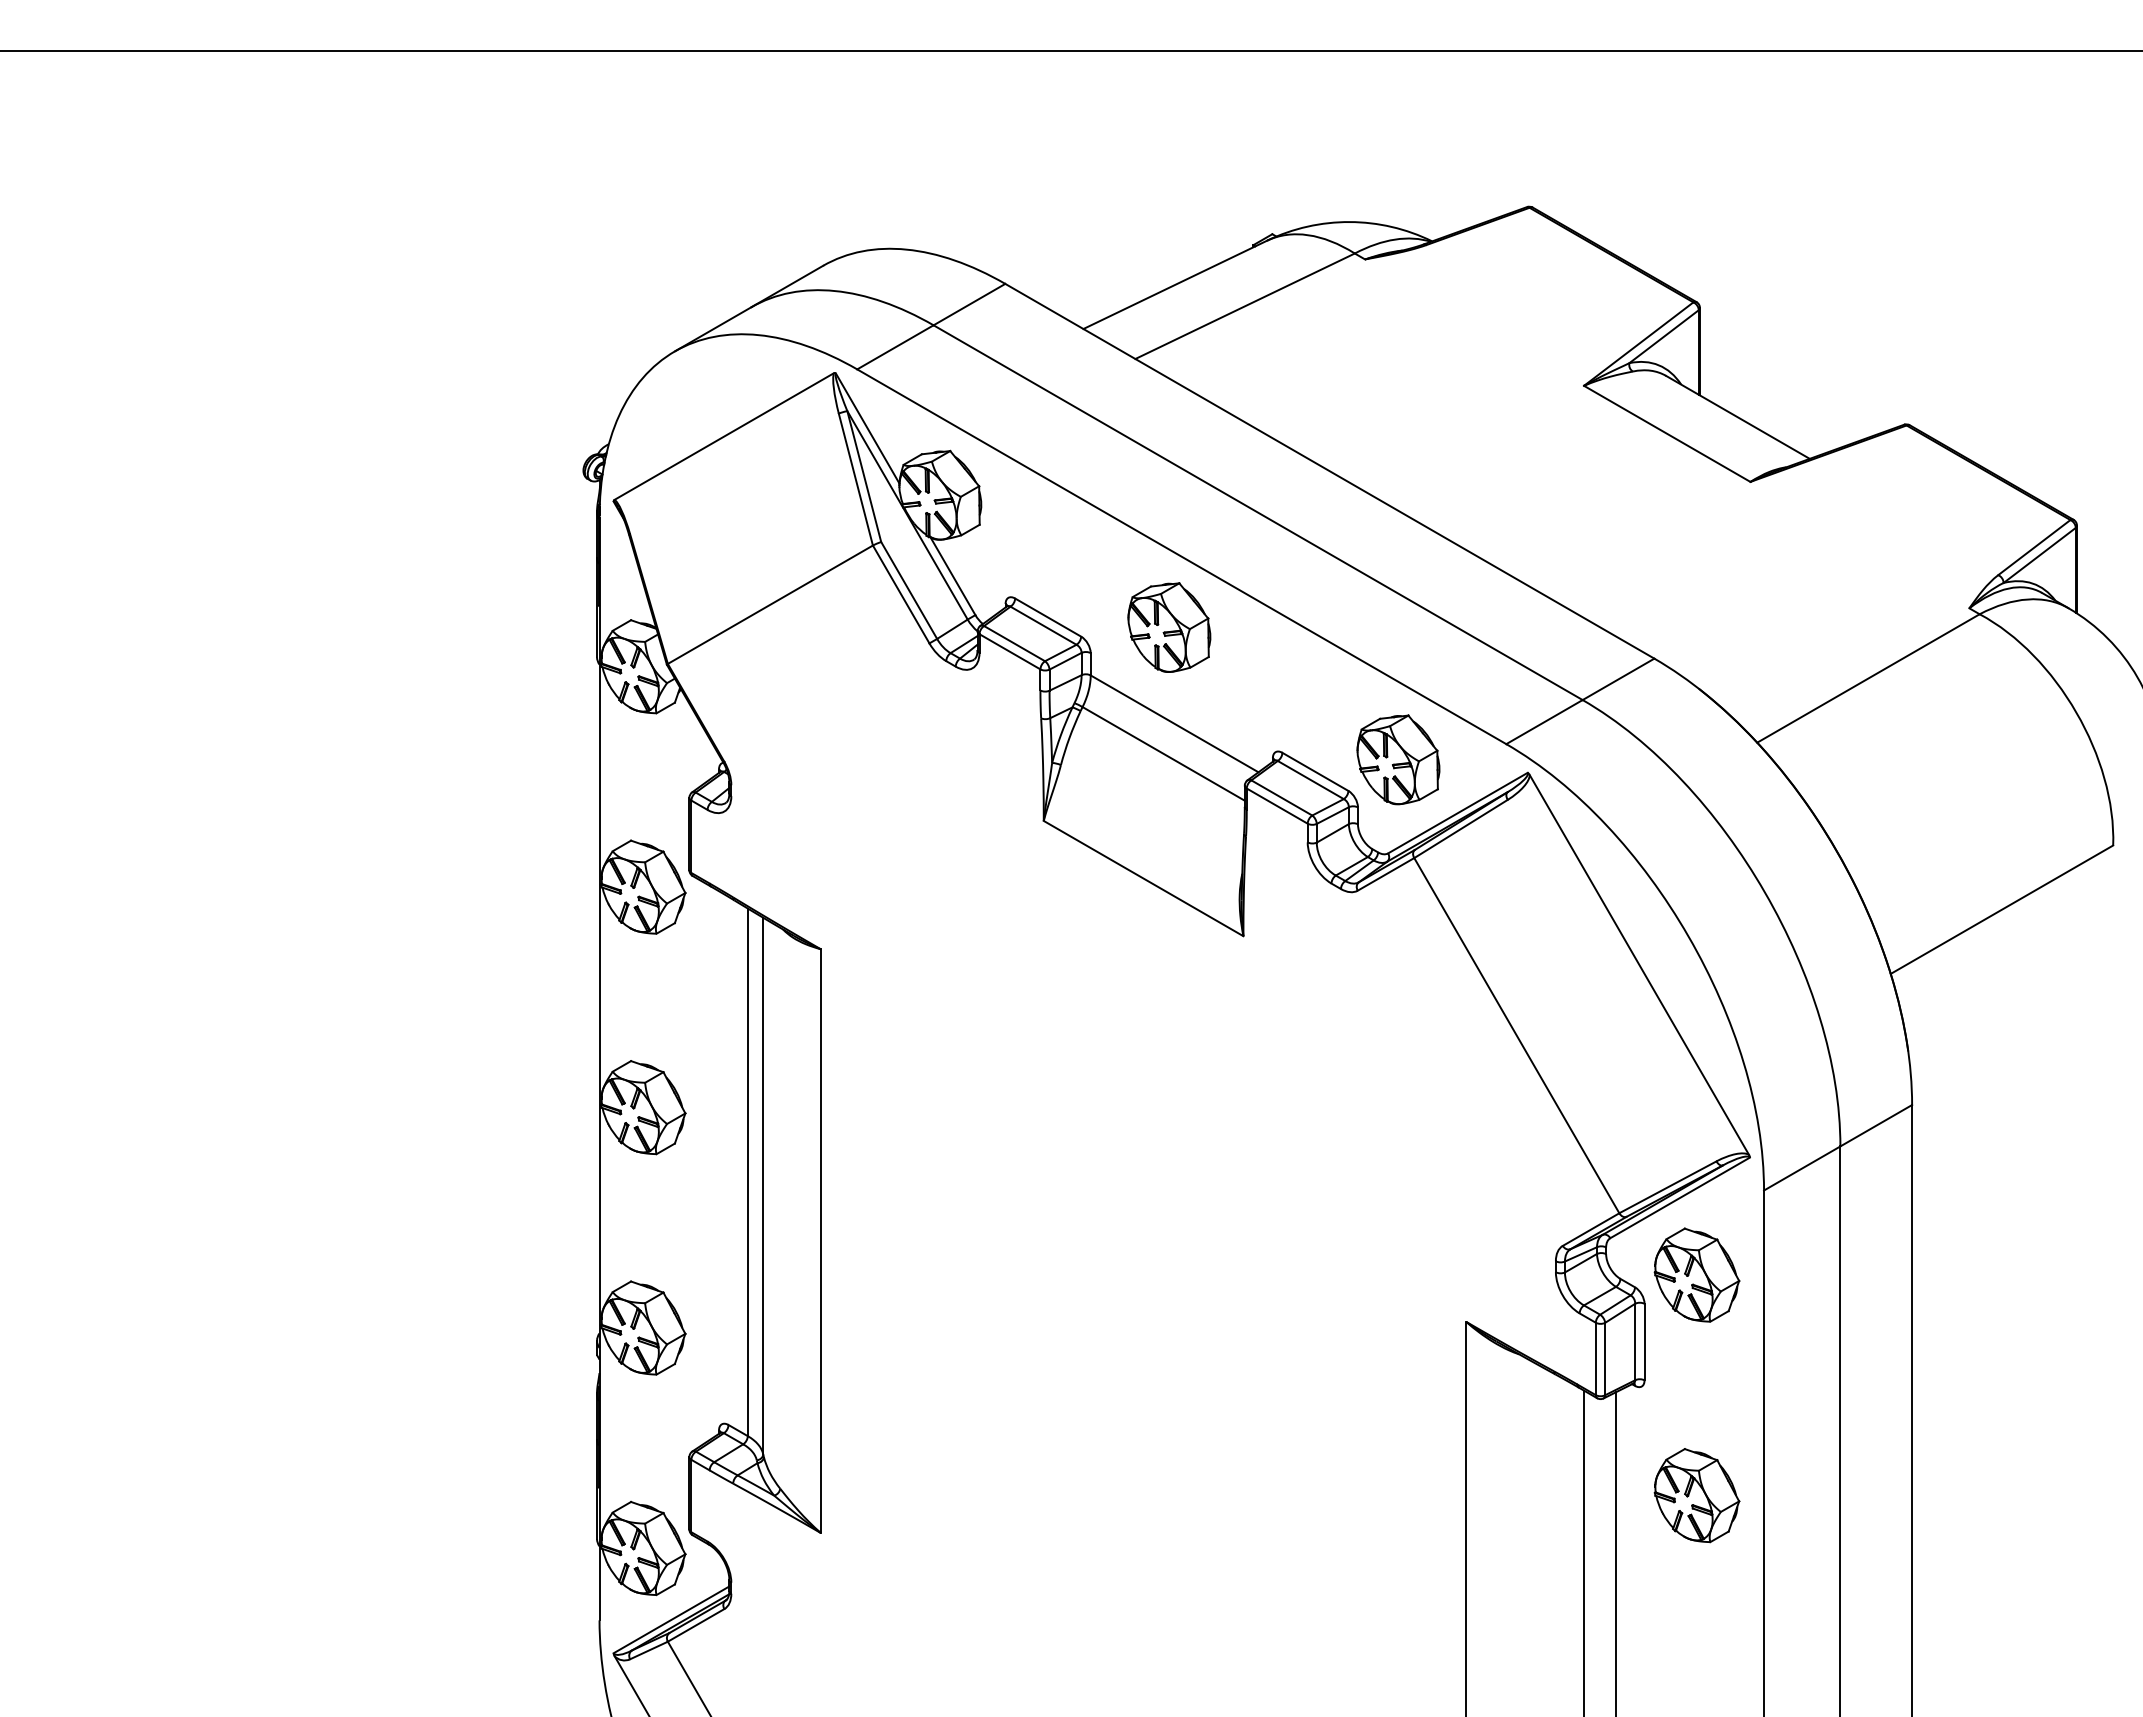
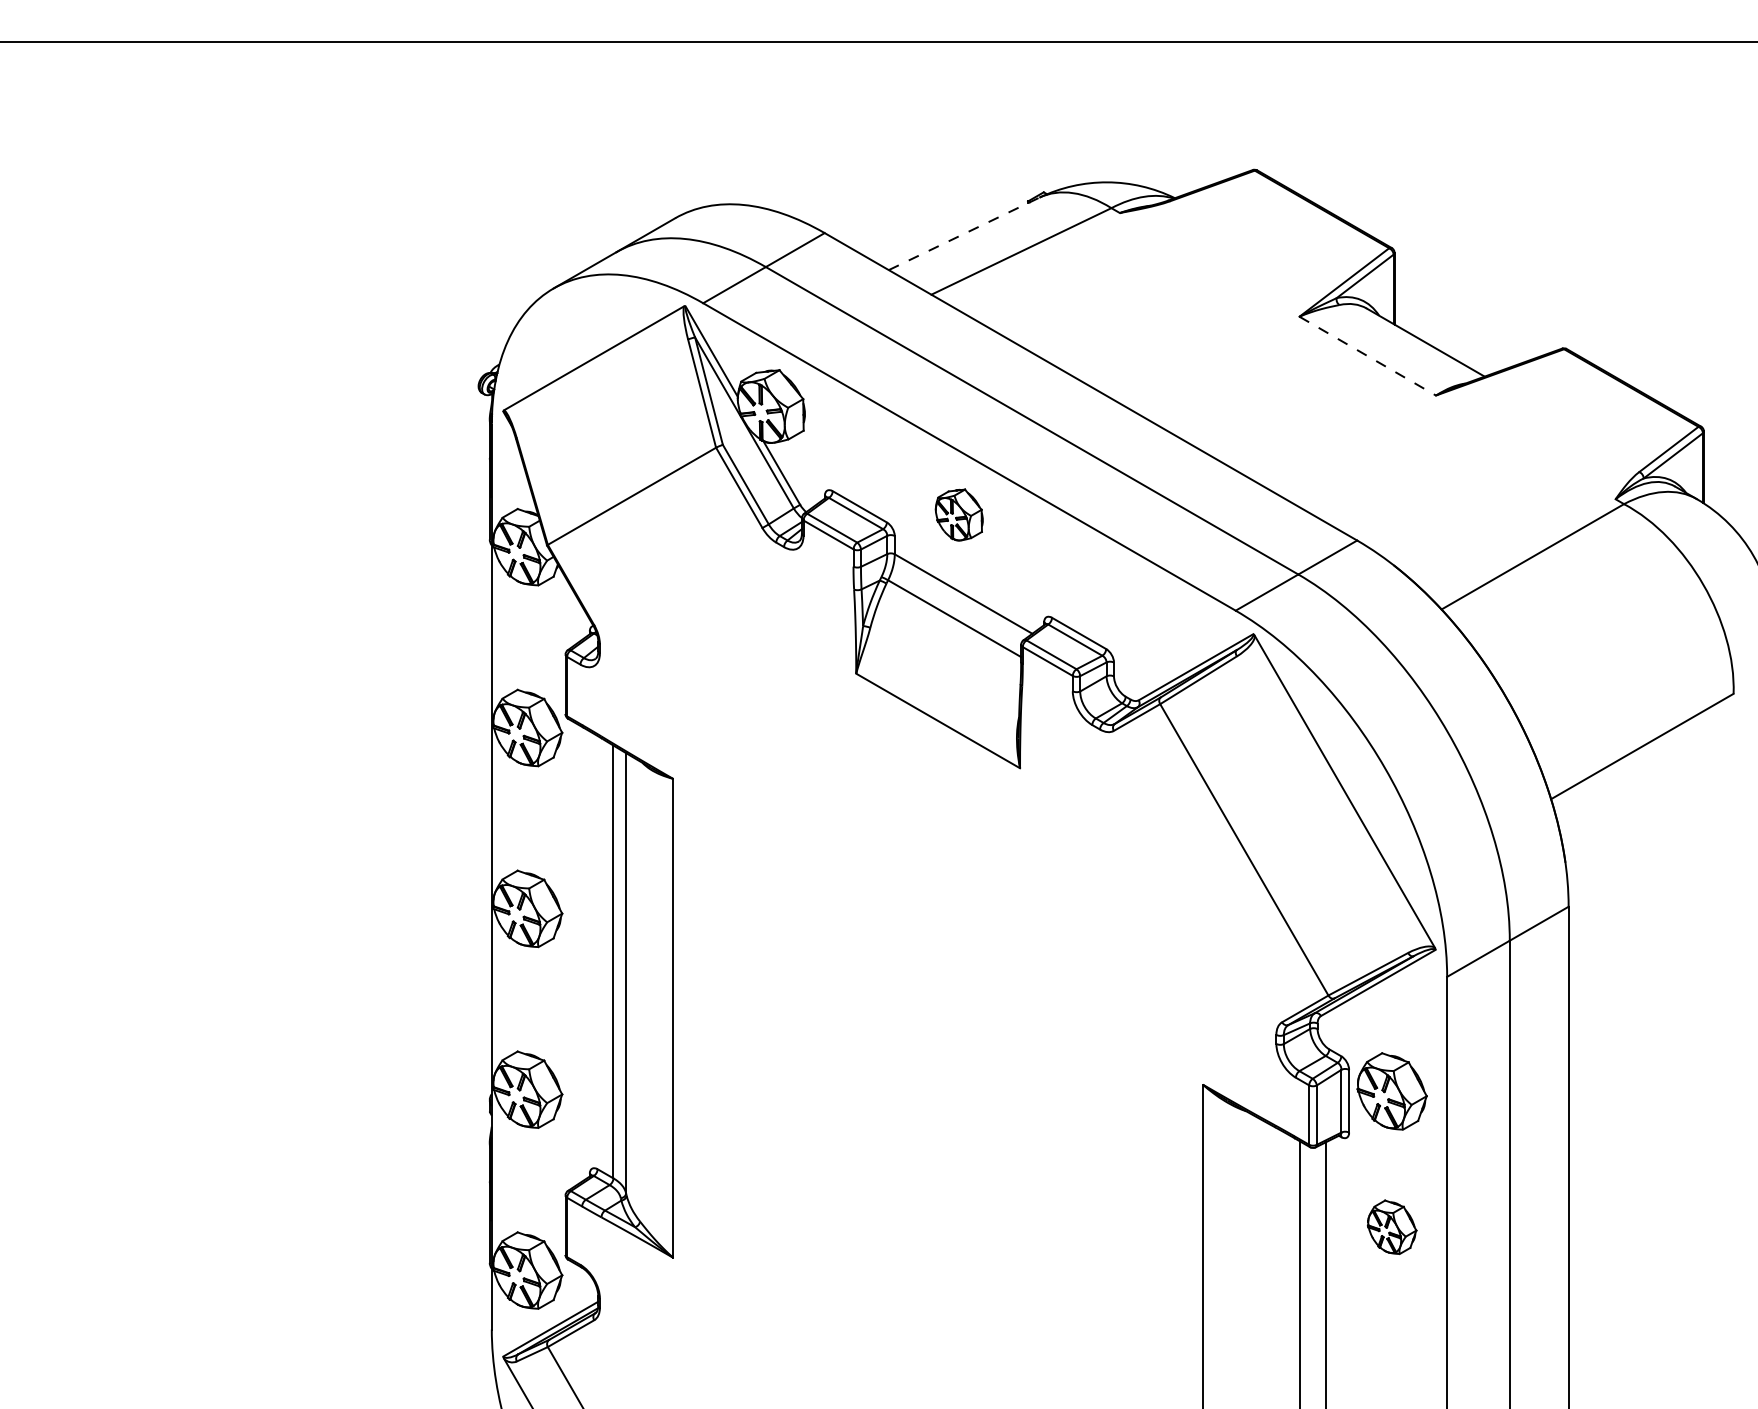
line: (1175, 284) -> (964, 233), solid -> dashed
line: (1667, 434) -> (1367, 356), solid -> dashed
part: (1169, 627) -> (959, 514), size x0.7
part: (1398, 759) -> (1147, 623), removed
part: (1696, 1274) -> (1391, 1090), moved
part: (1696, 1495) -> (1391, 1227), size x0.7

